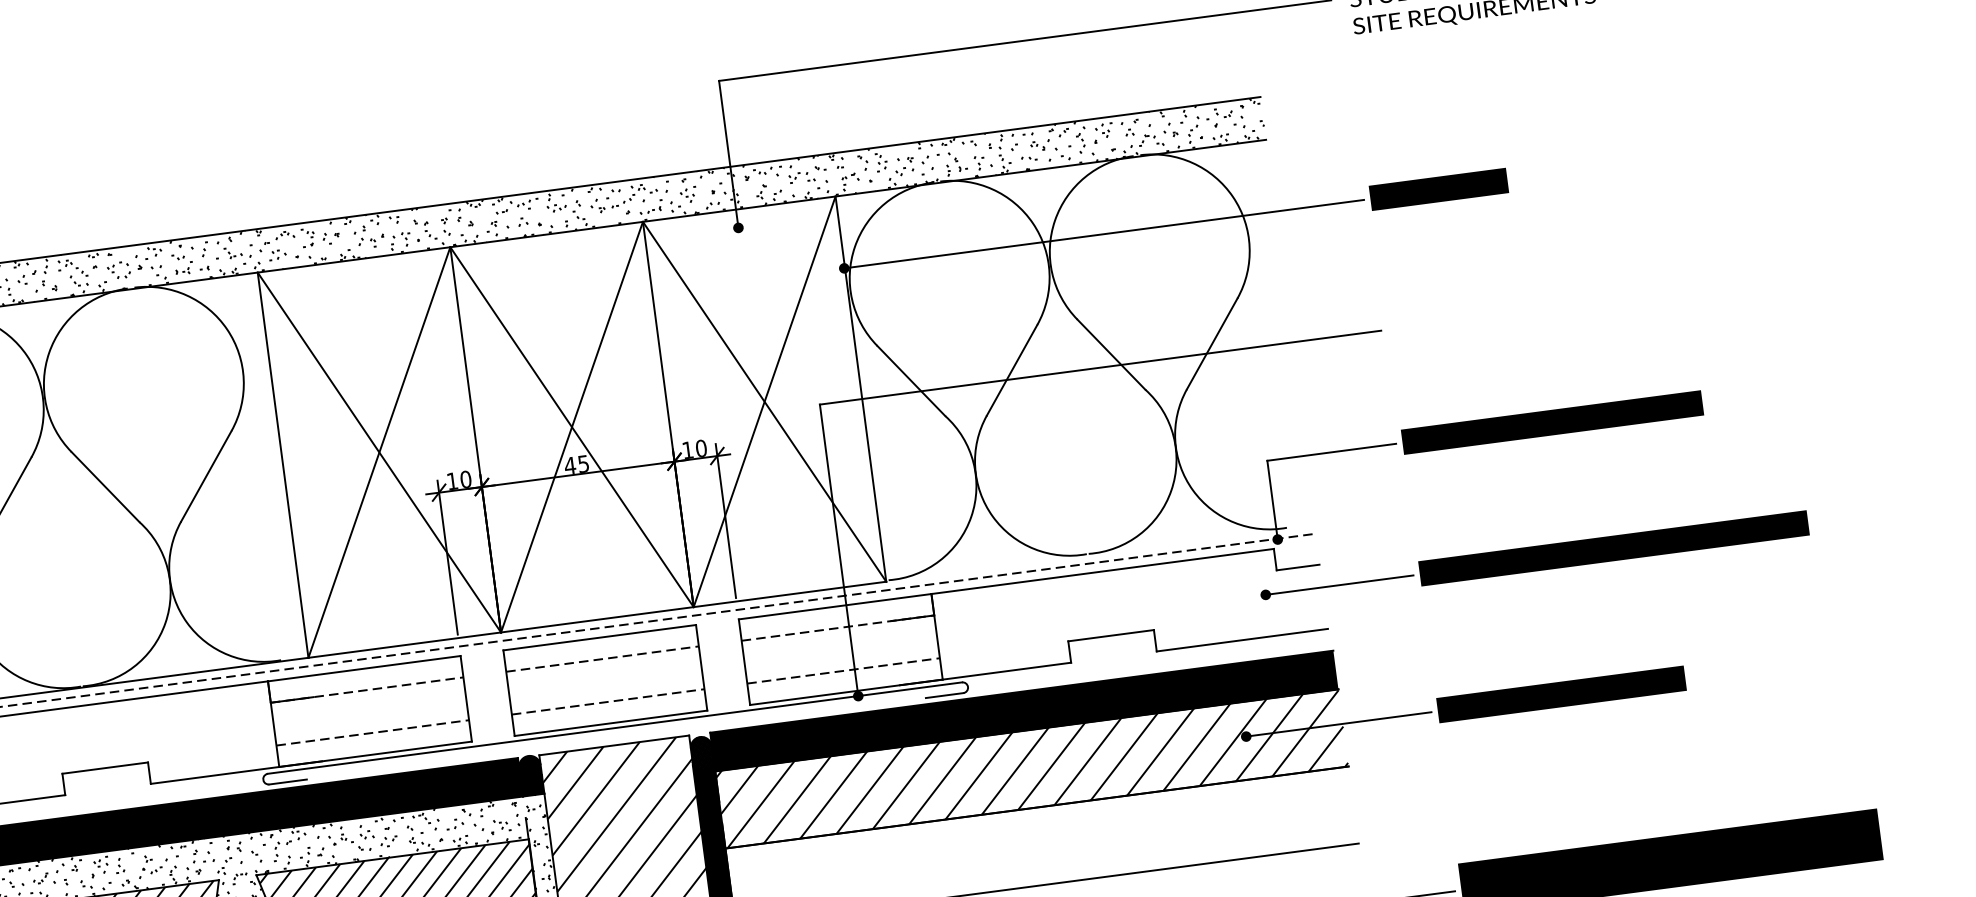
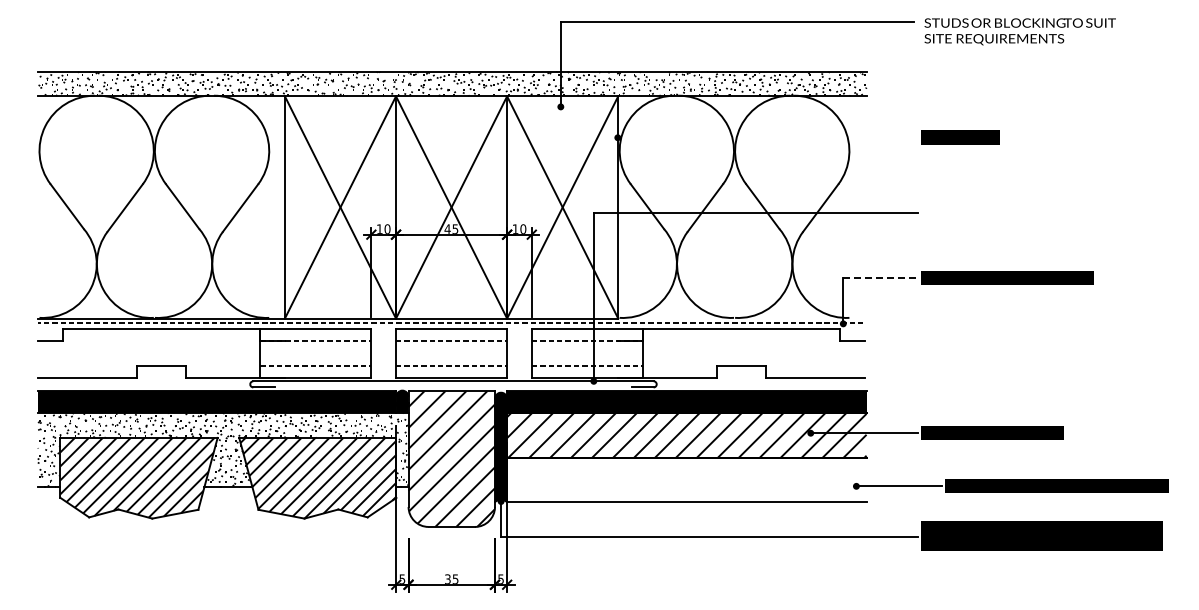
line: (1103, 233) -> (767, 137), removed
line: (1331, 452) -> (880, 278), solid -> dashed
part: (1532, 558) -> (1010, 485), moved

